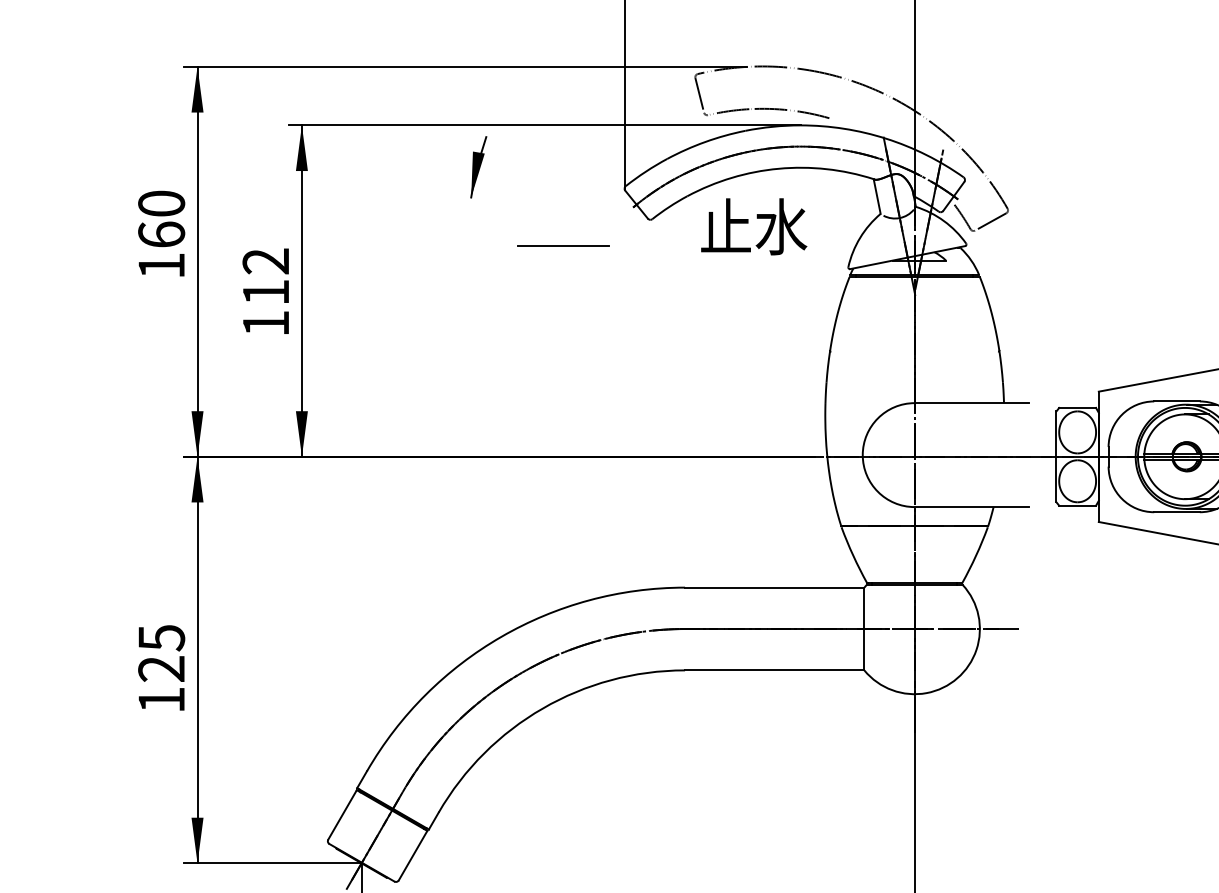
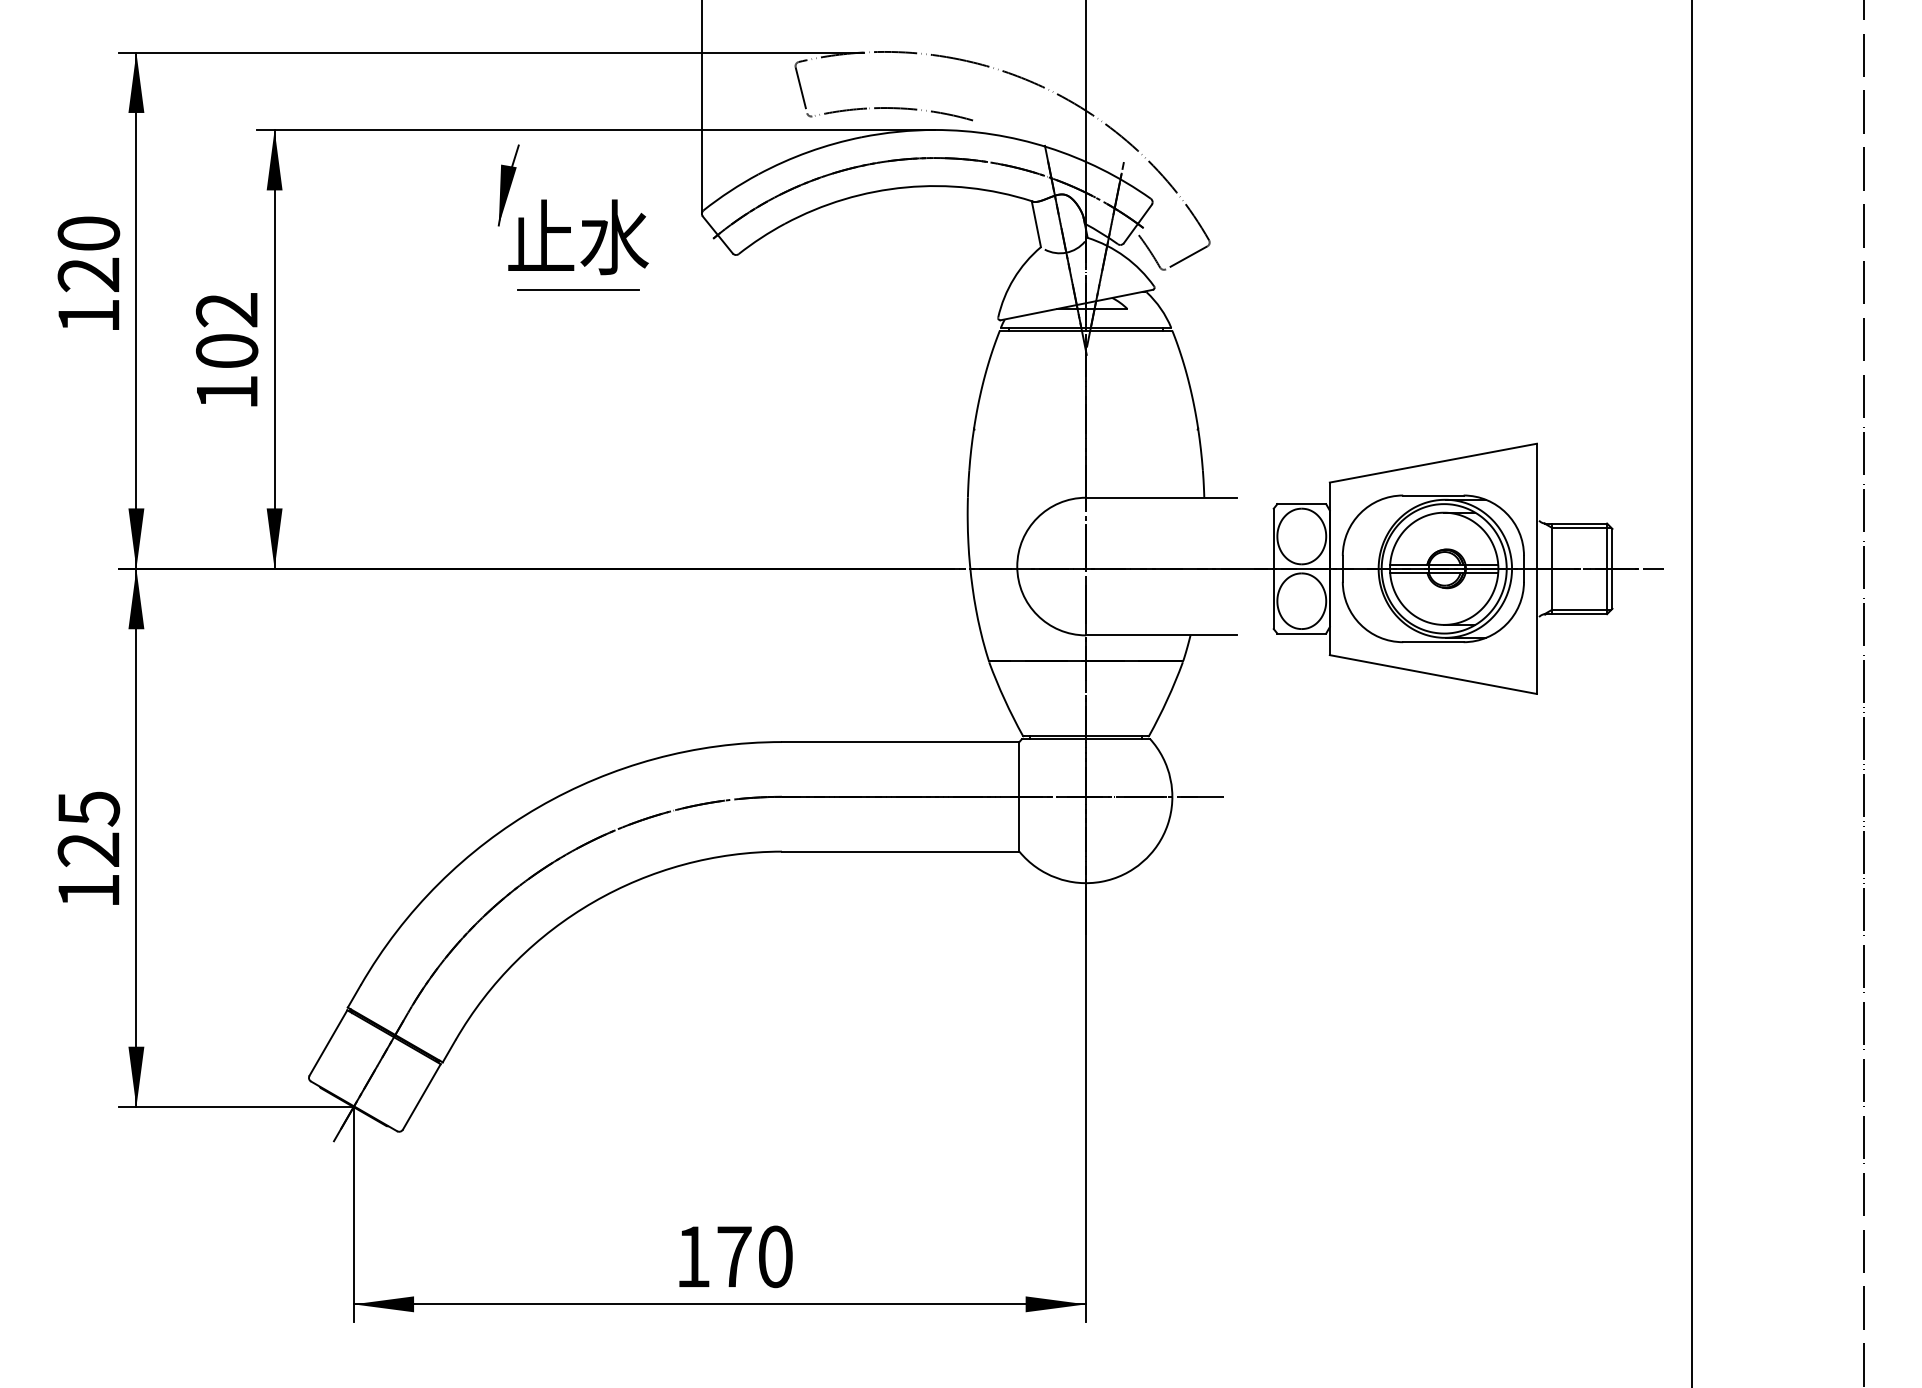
text: (754, 226) -> (578, 237), moved
text: (161, 234) -> (88, 274), 160 -> 120
line: (563, 245) -> (578, 289), moved
text: (266, 291) -> (227, 350), 112 -> 102

